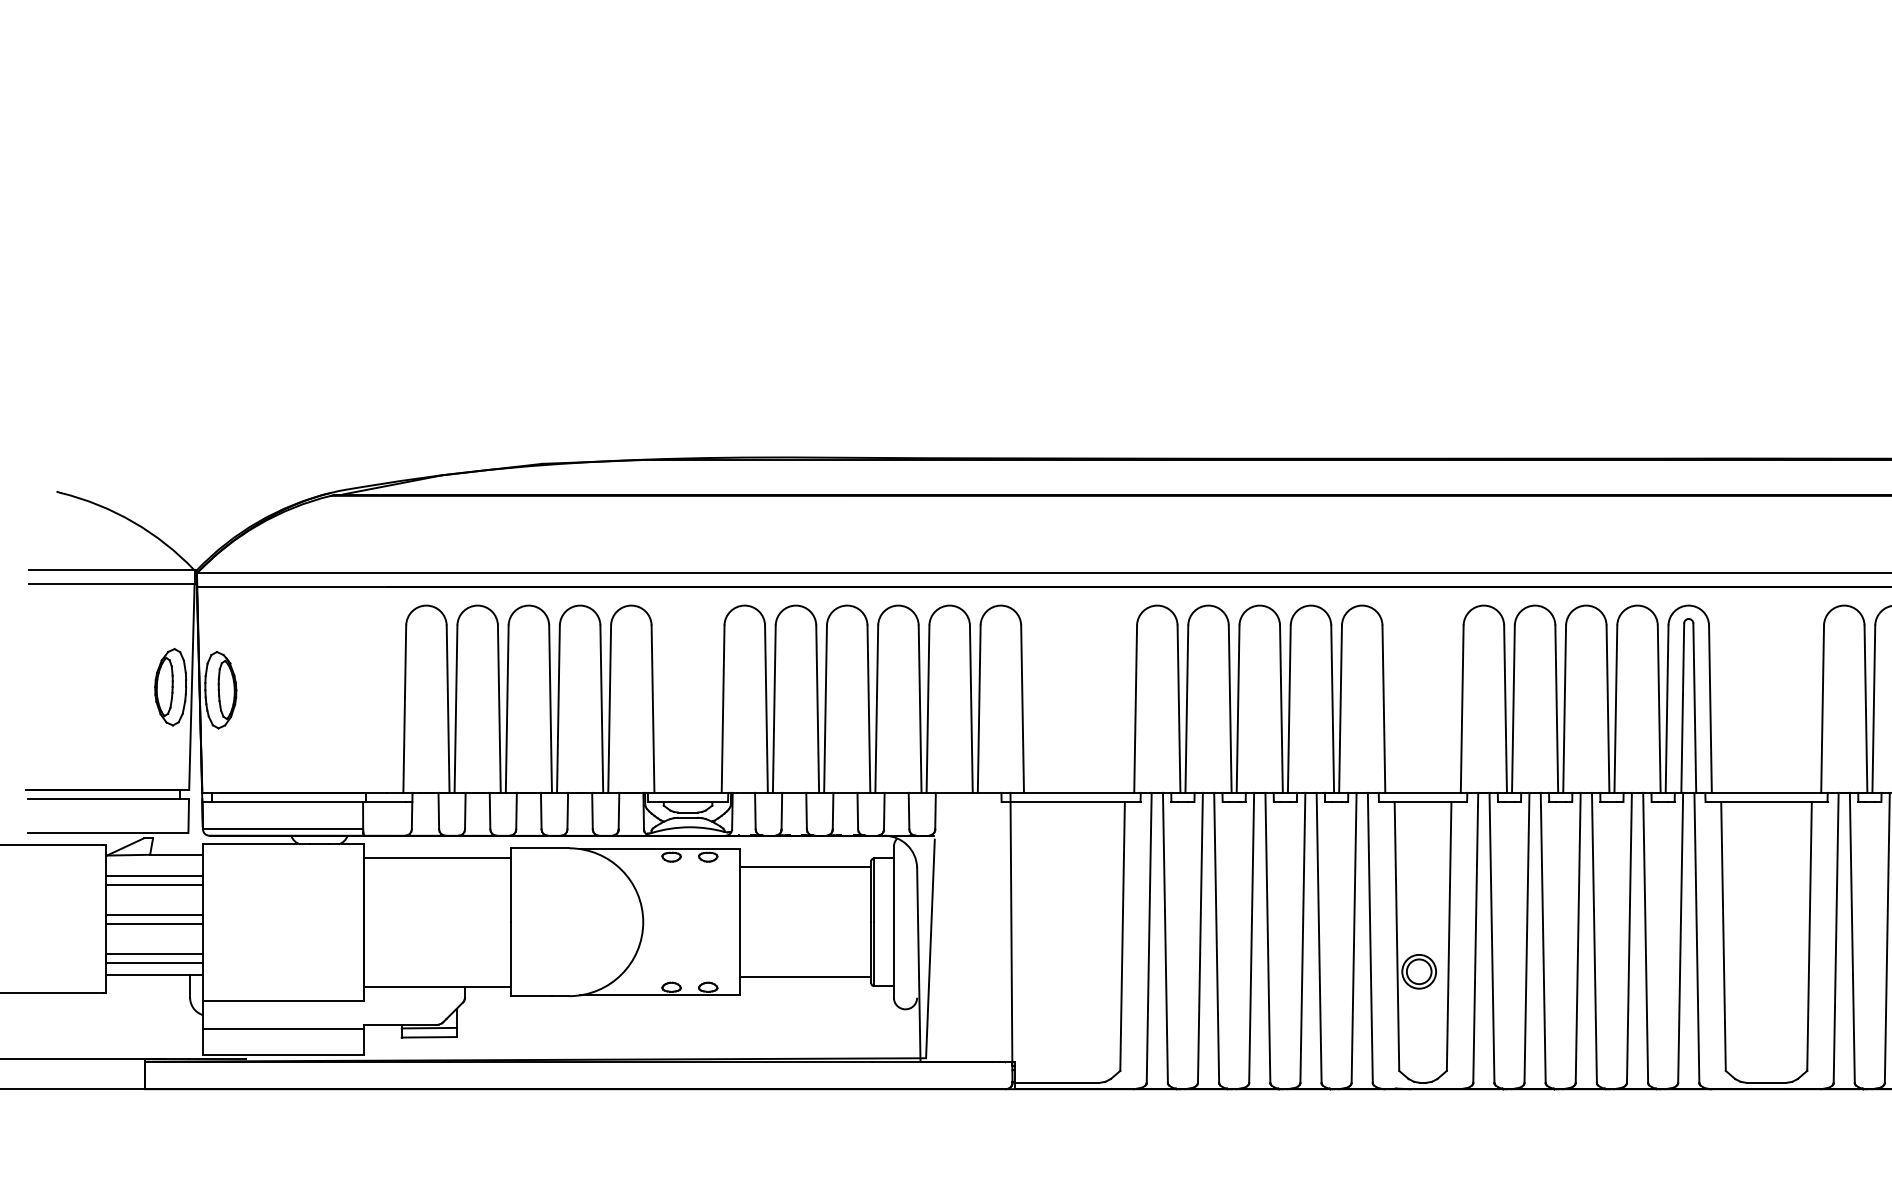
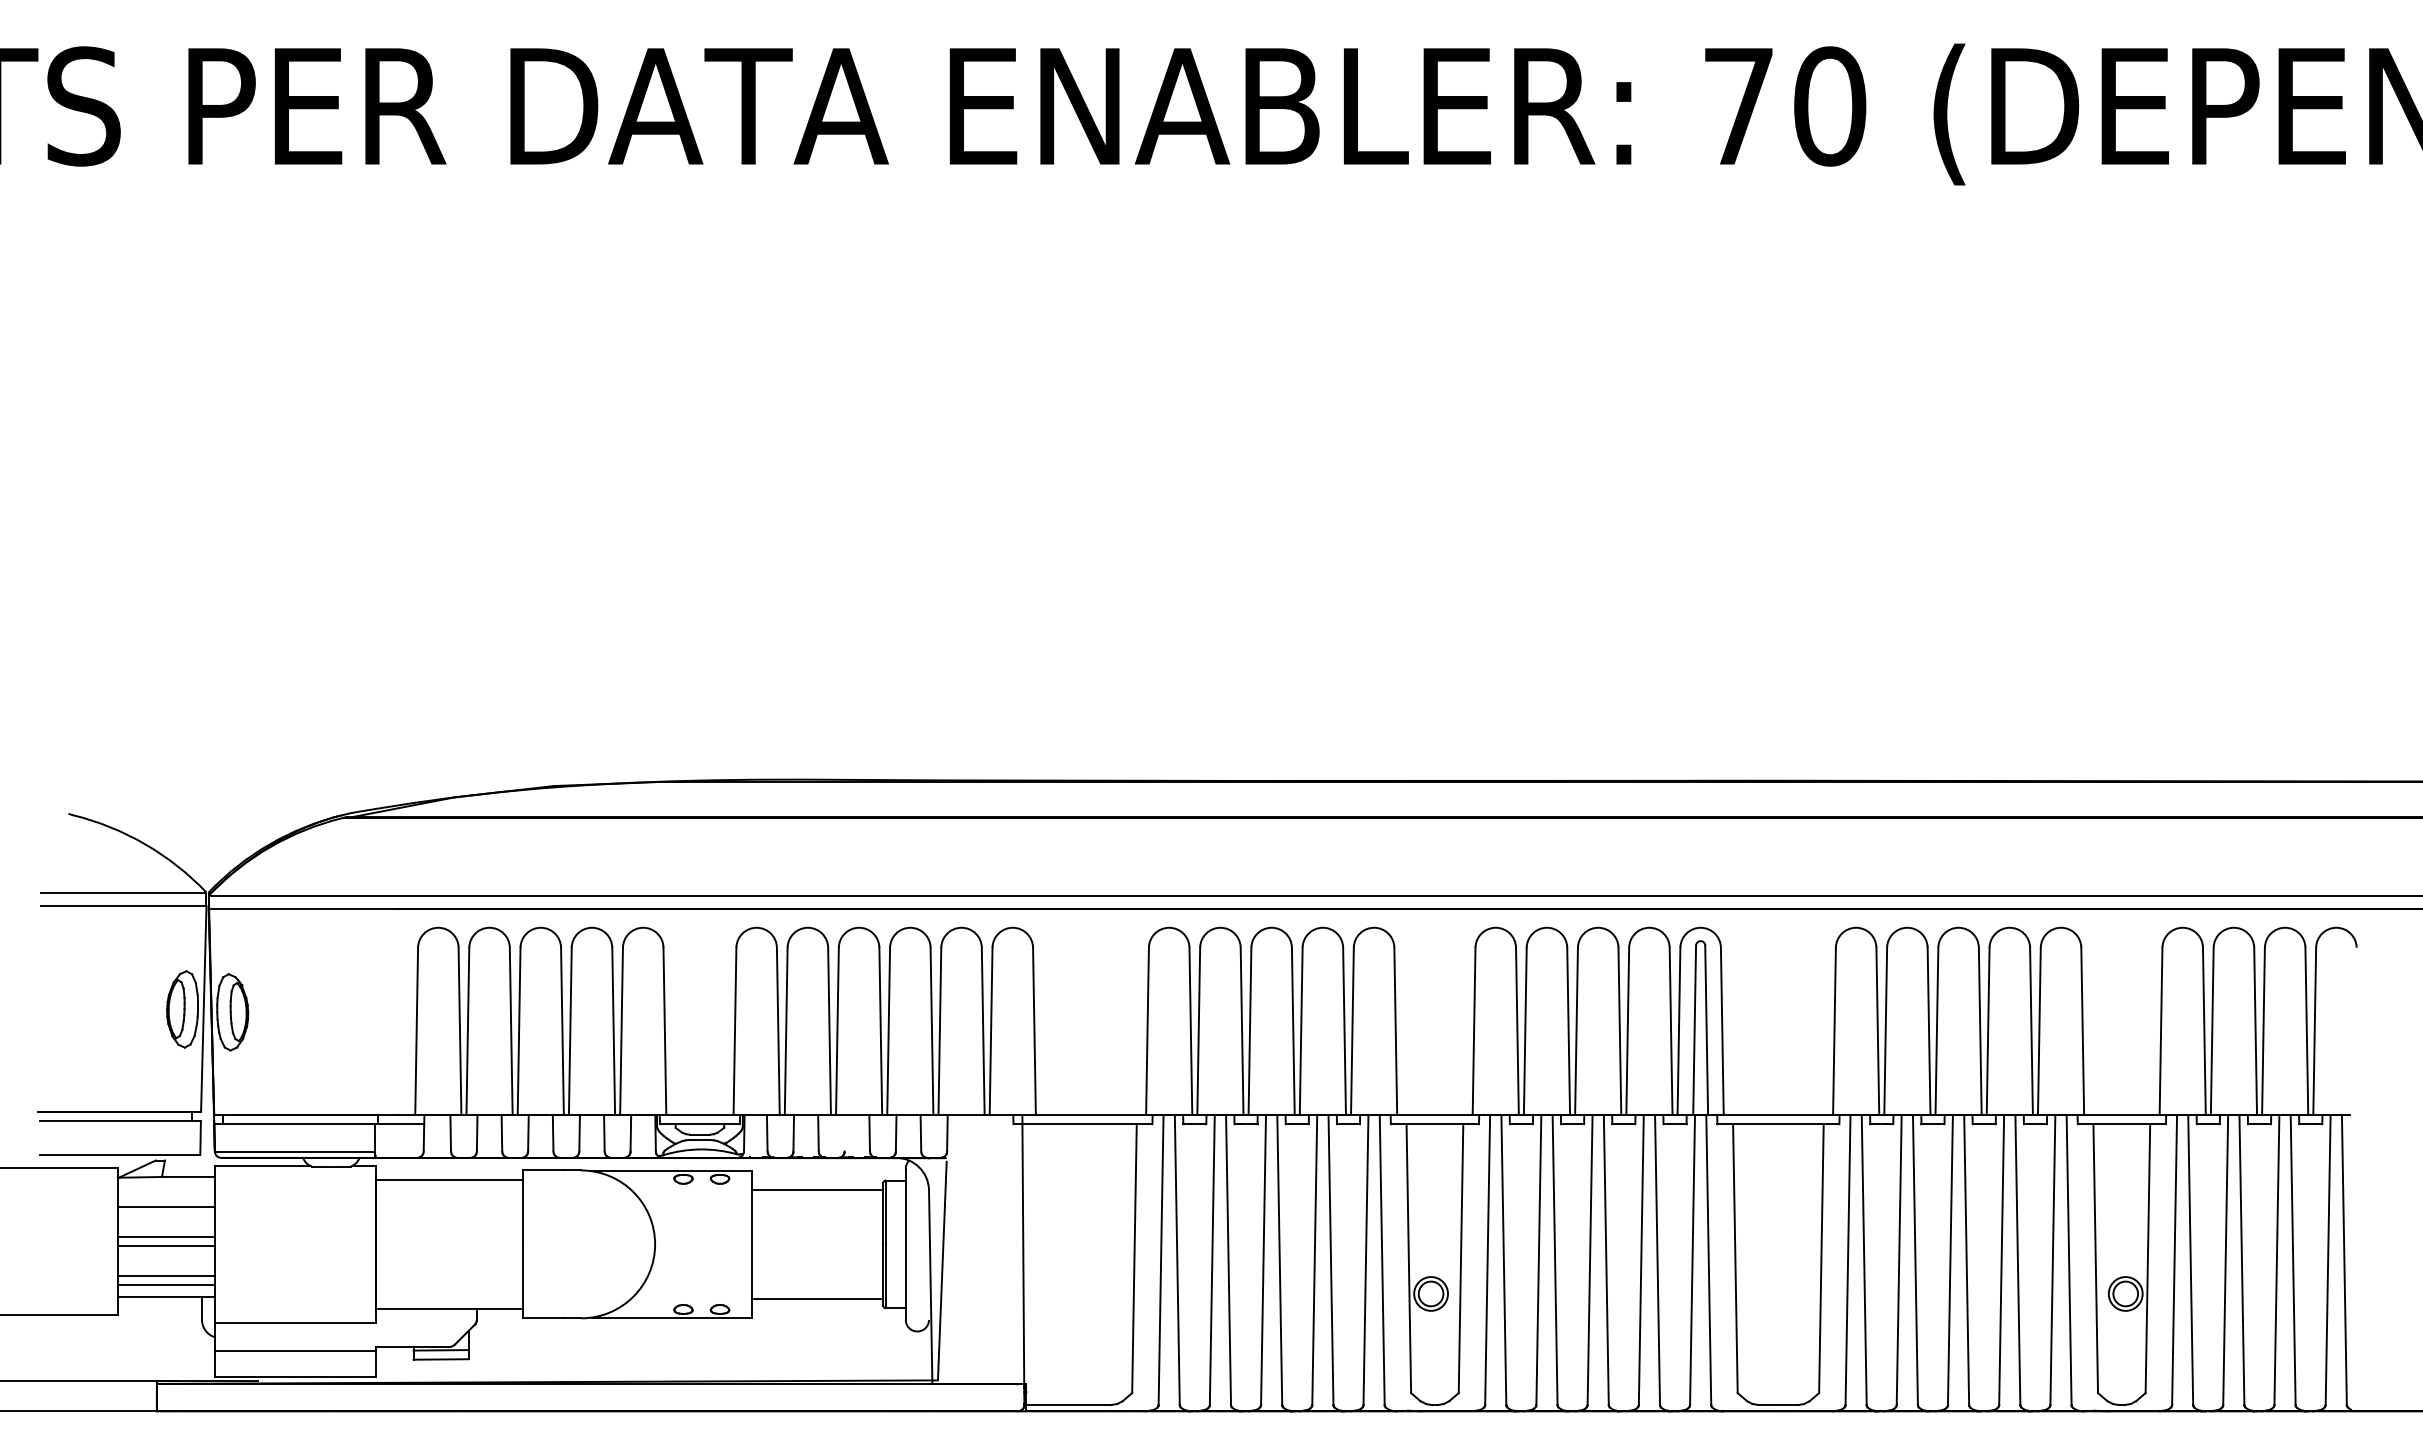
line: (832, 811) -> (844, 1133), removed
line: (153, 876) -> (165, 1198), removed

